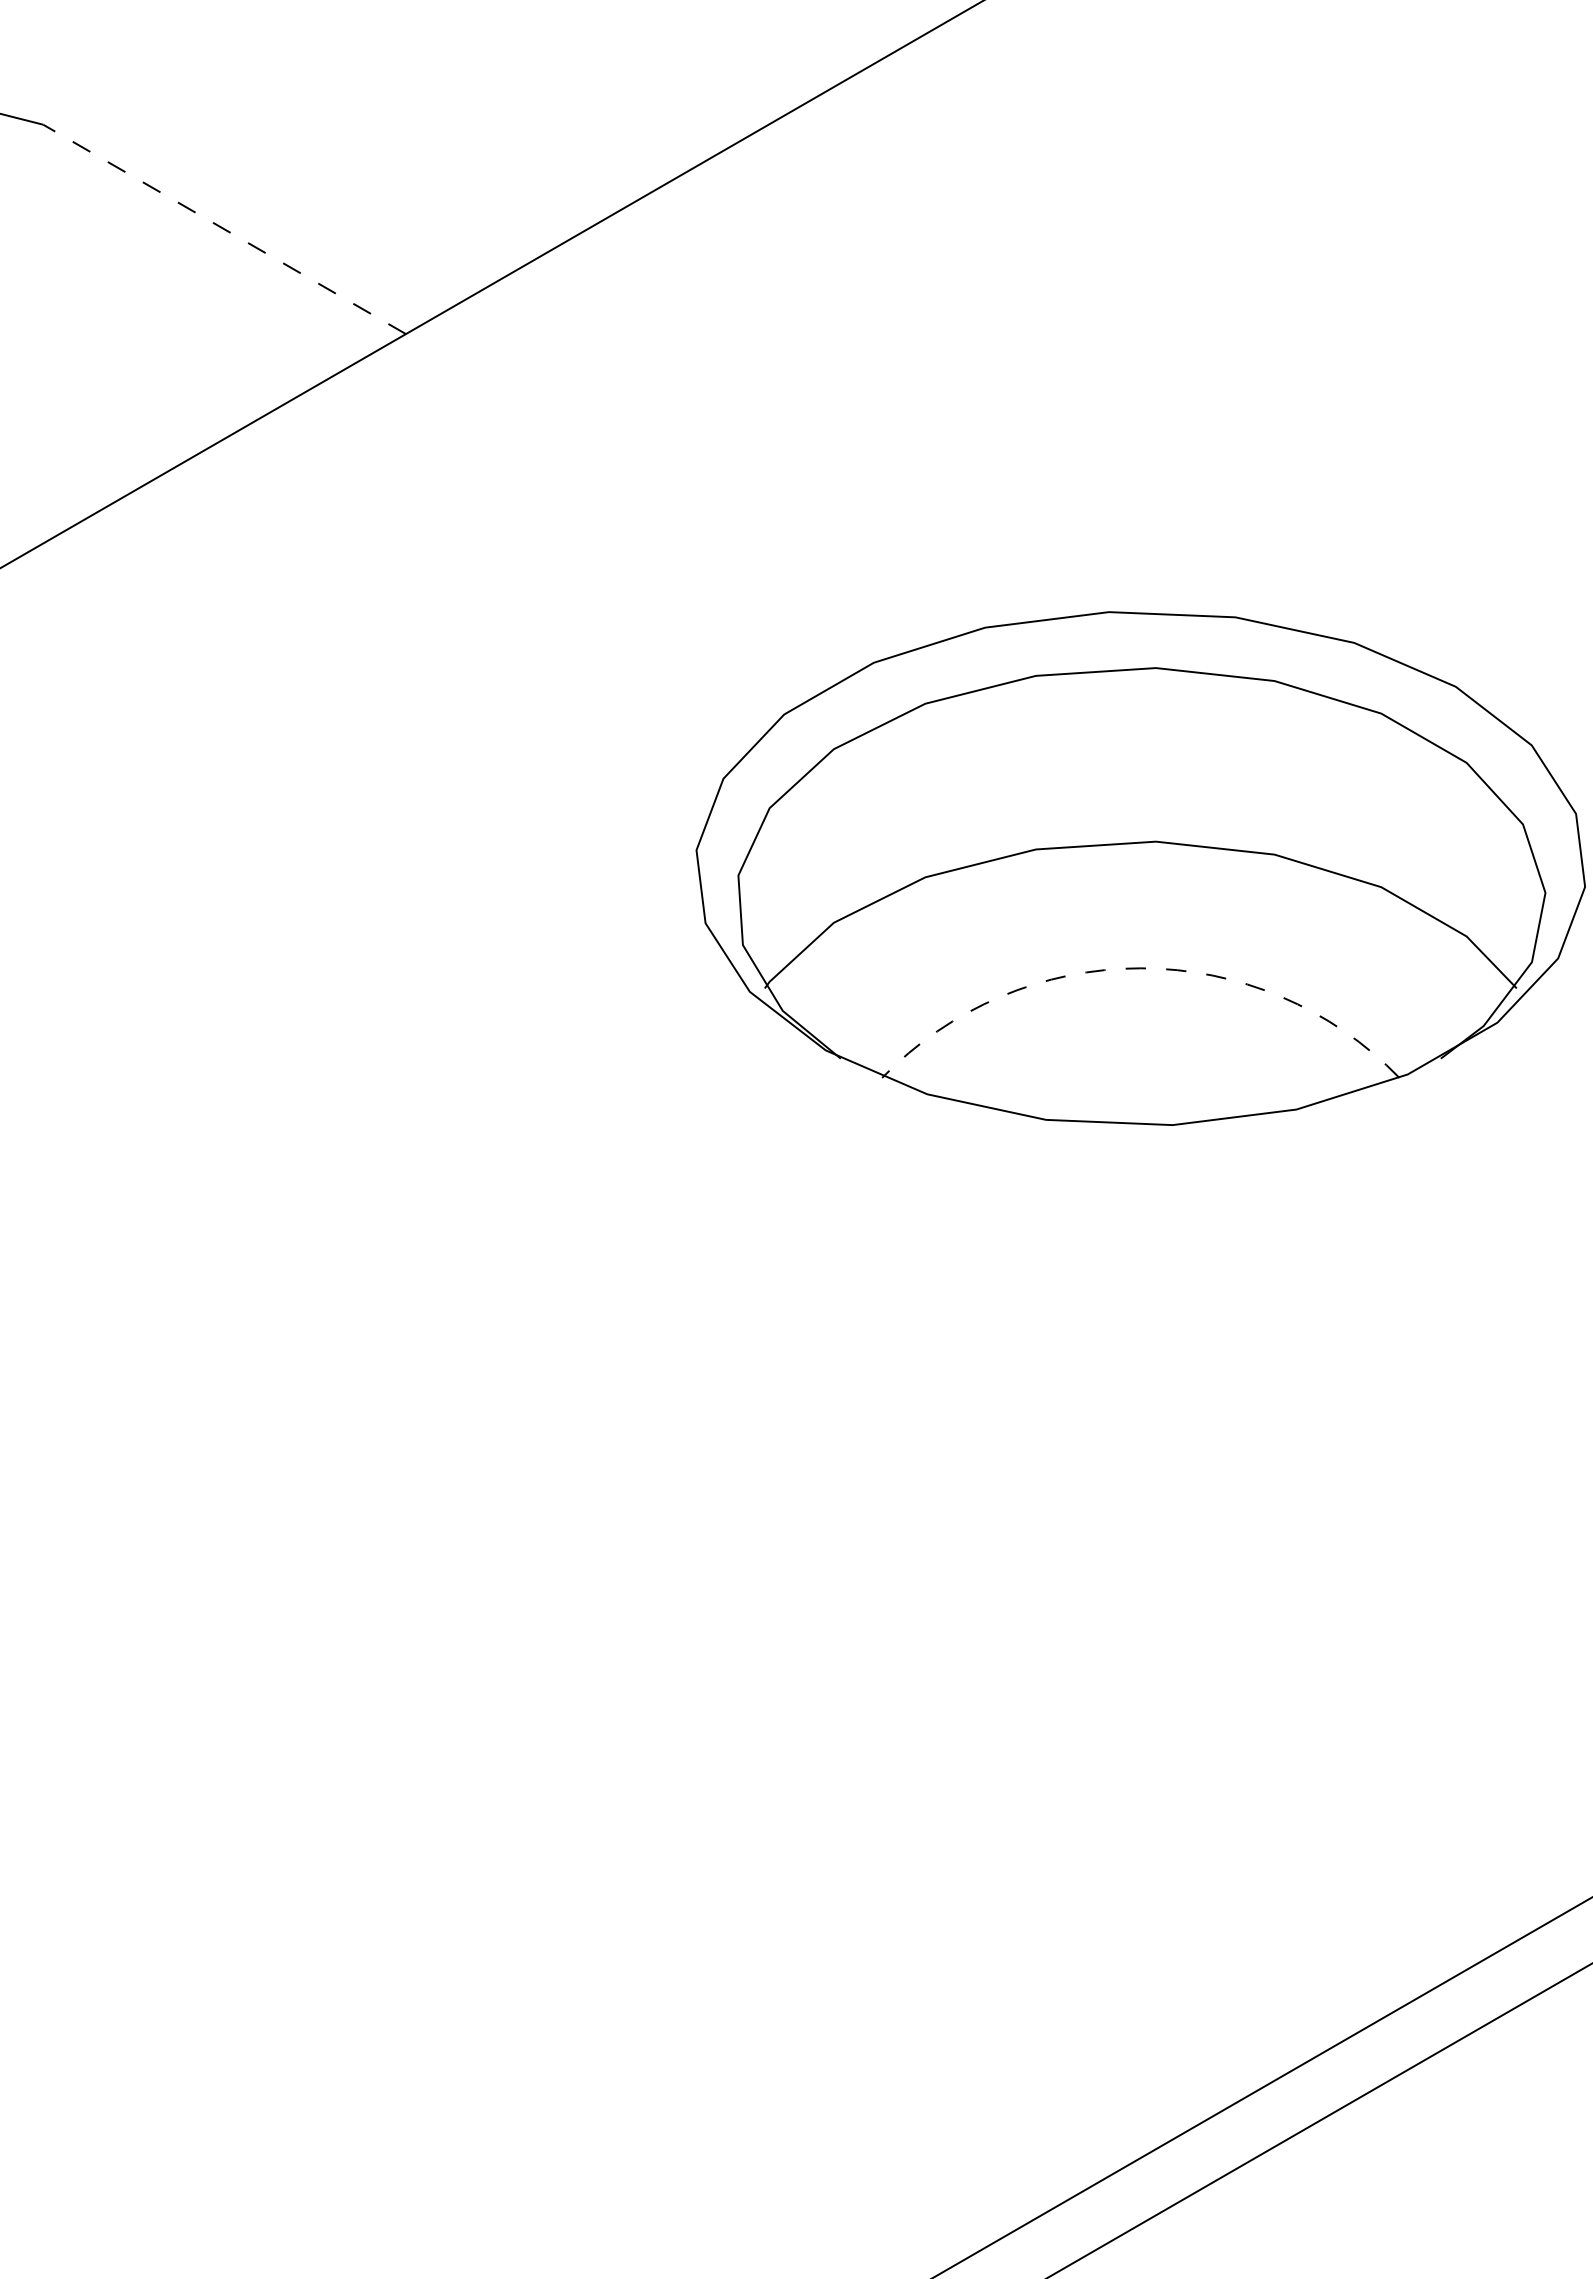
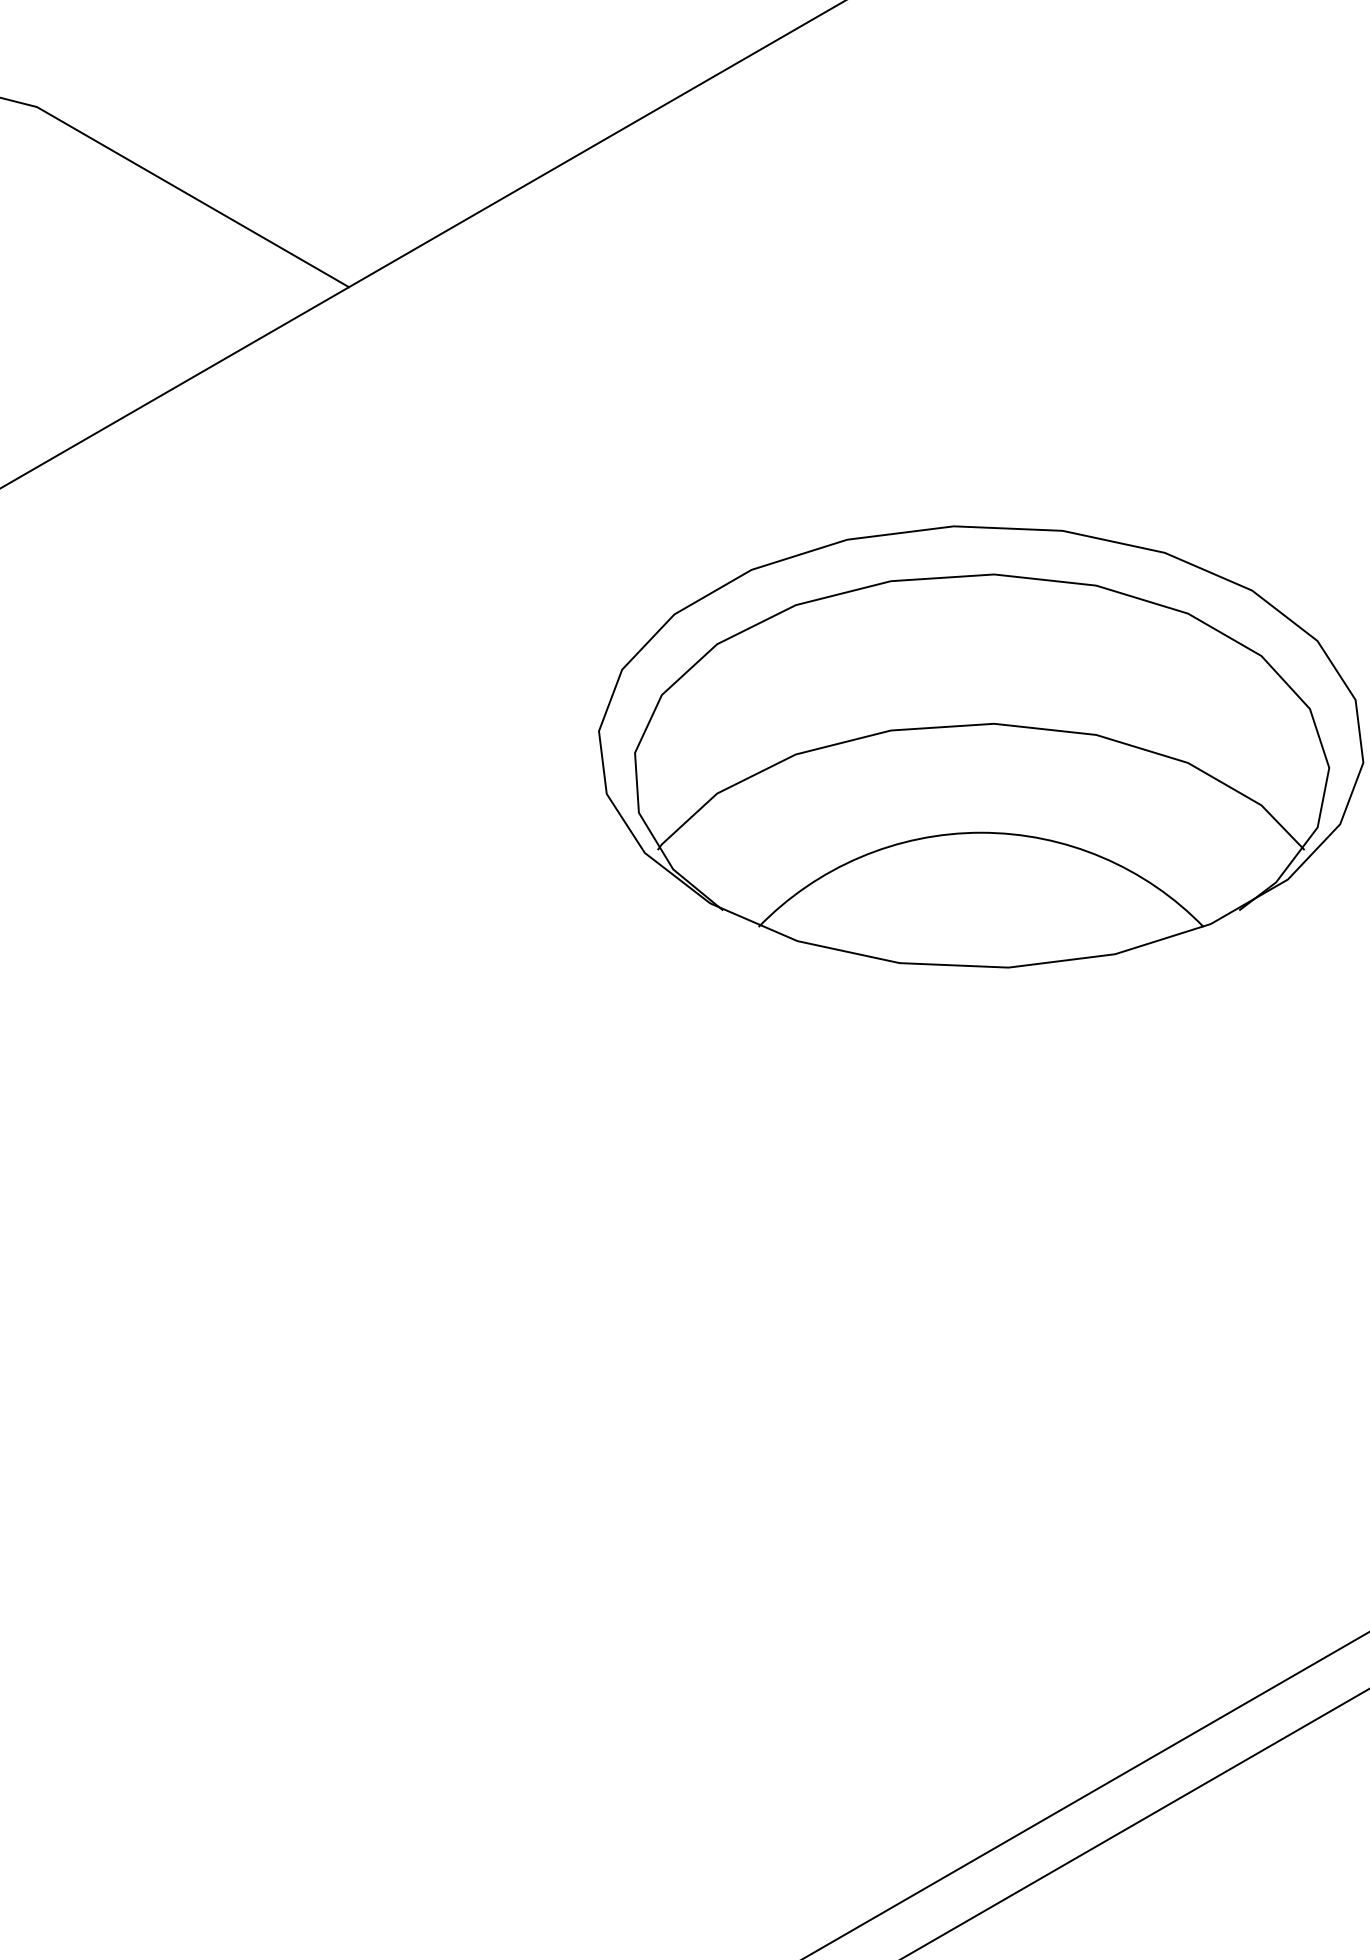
line: (224, 229) -> (192, 197), dashed -> solid
arc: (1140, 968) -> (980, 832), dashed -> solid

